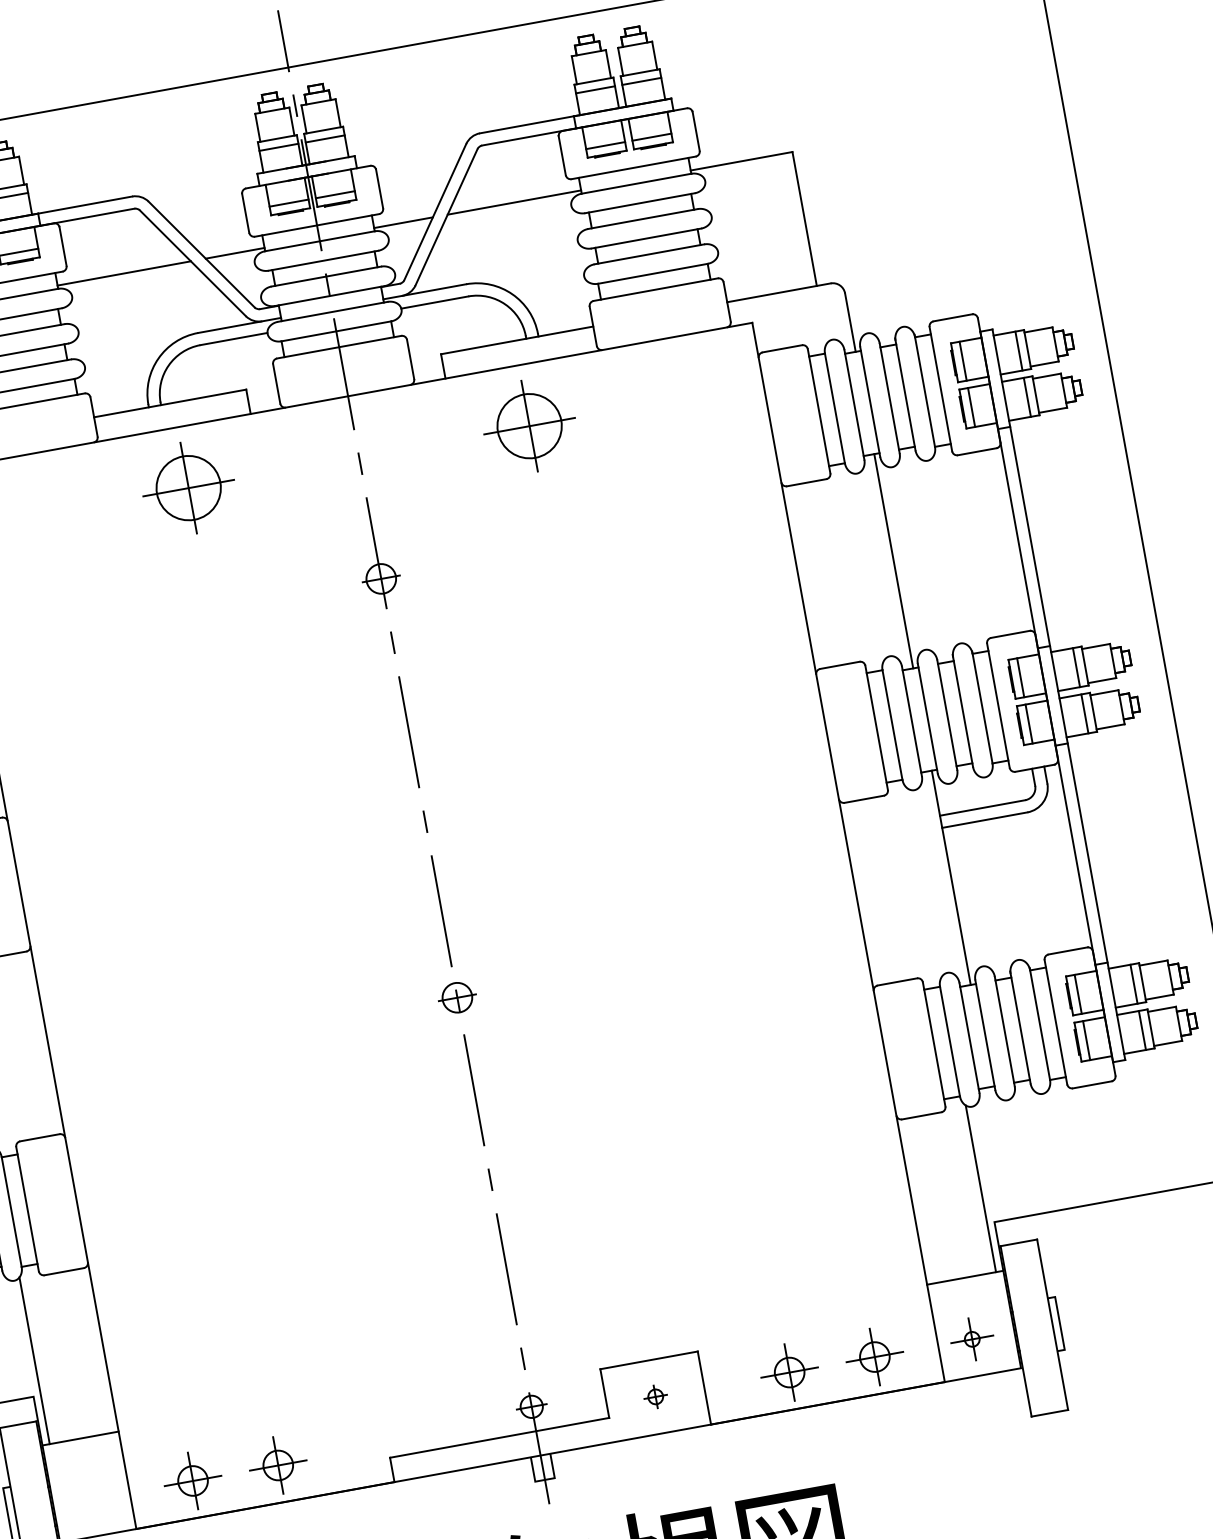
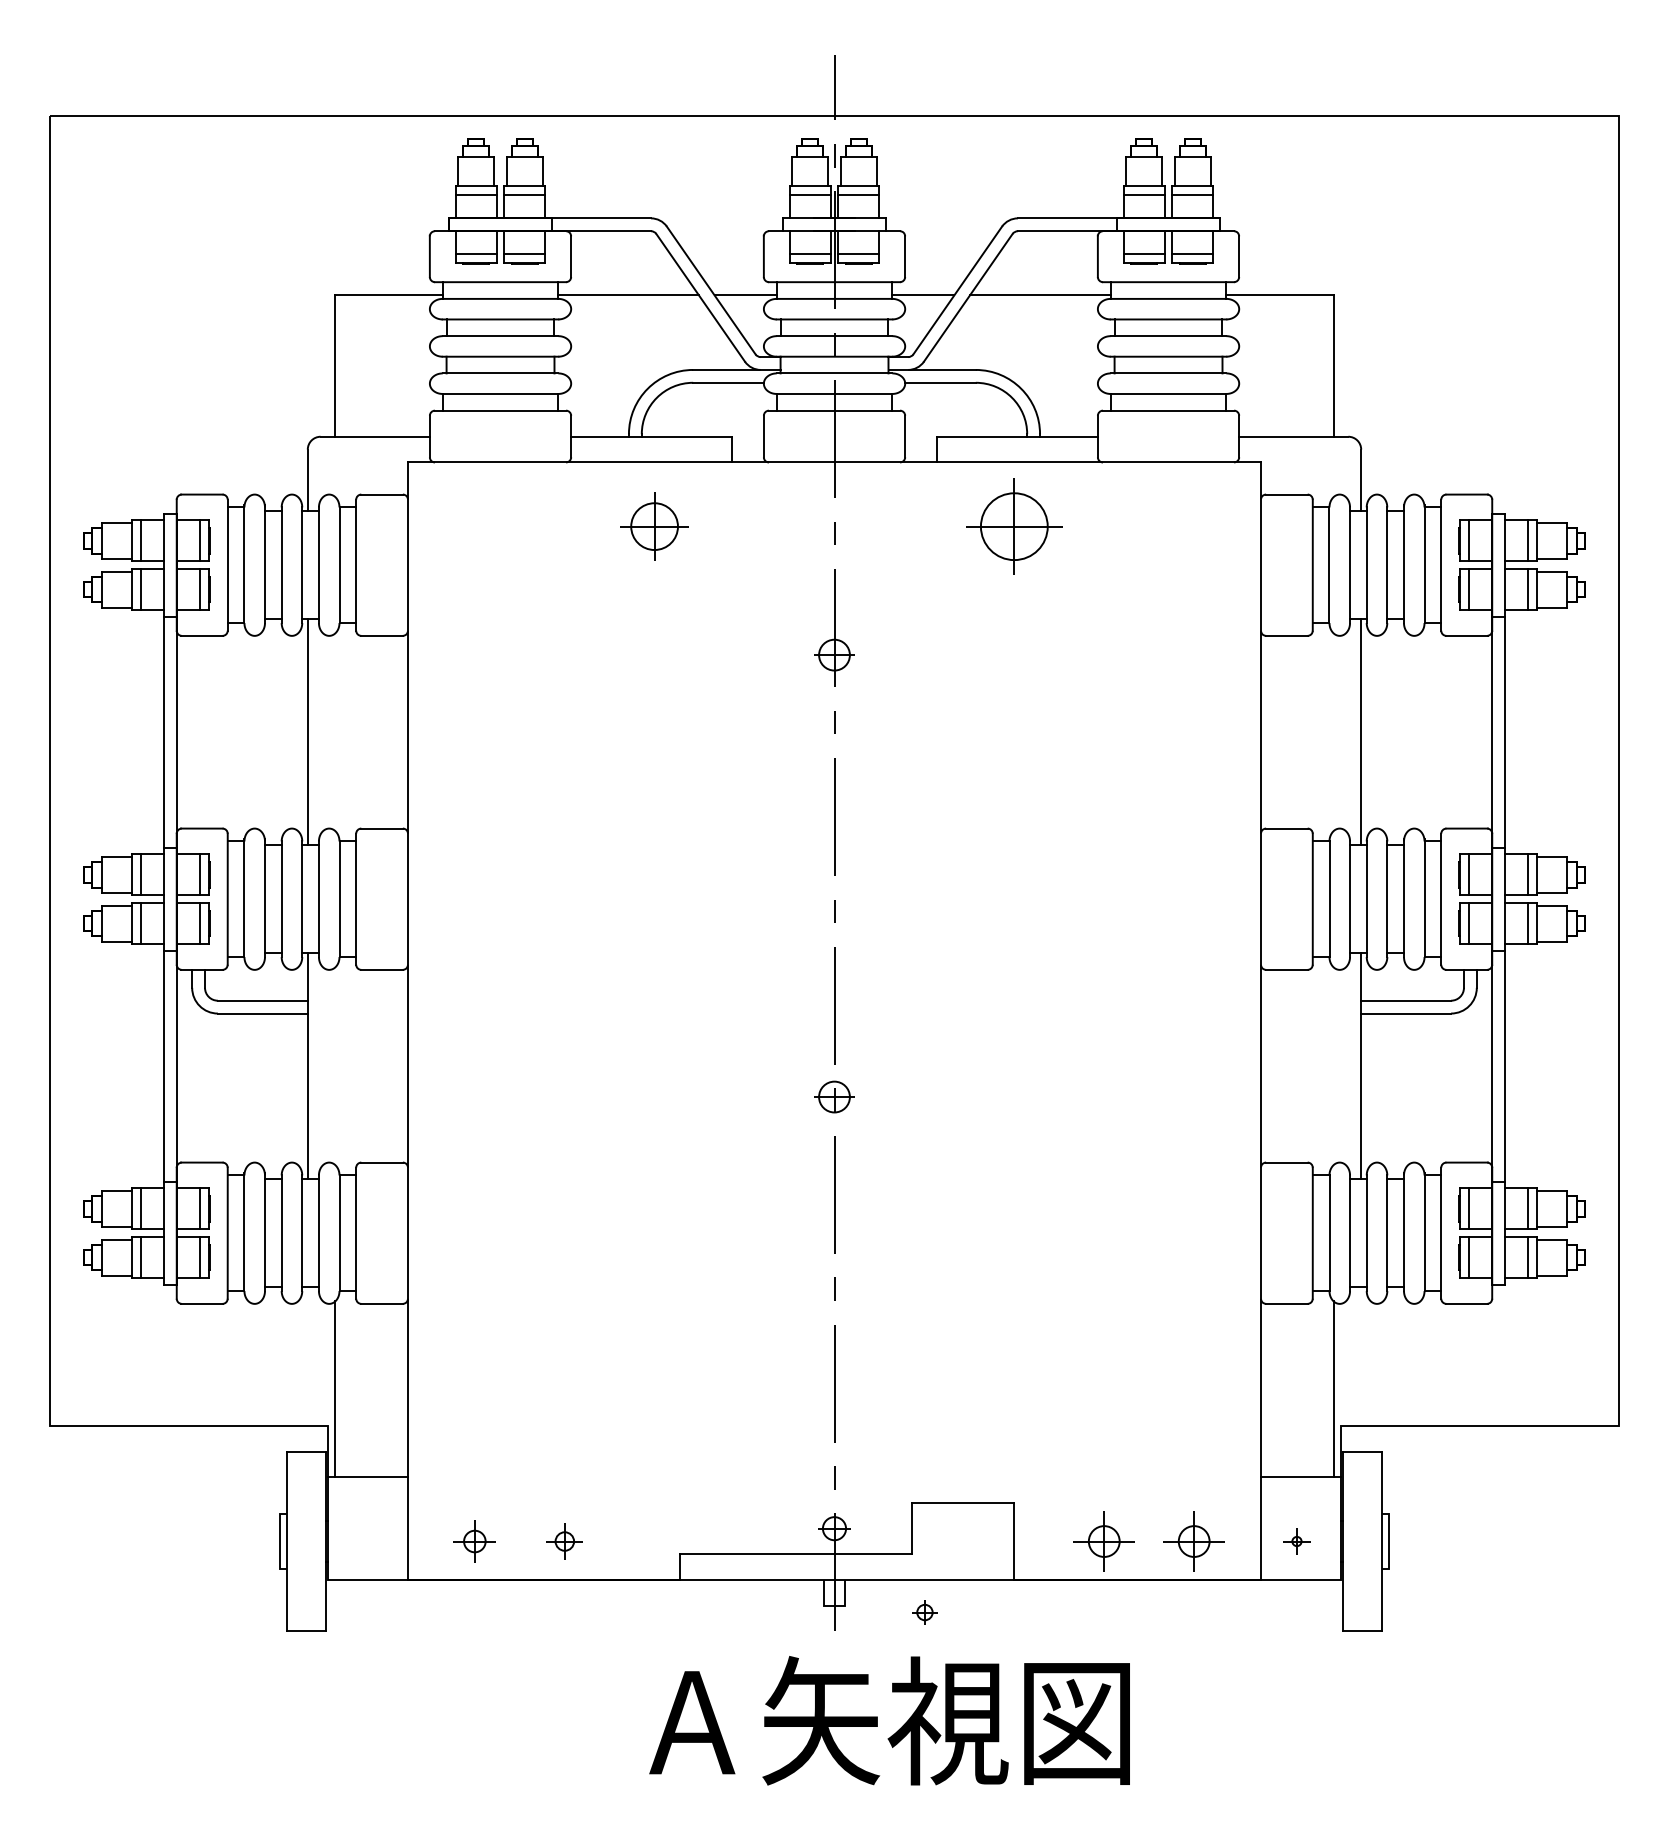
part: (188, 487) -> (654, 526), size x0.7
part: (971, 1339) -> (1296, 1541), size x0.6
part: (655, 1396) -> (924, 1612), moved
part: (278, 1465) -> (564, 1541), size x0.6
part: (192, 1480) -> (474, 1541), size x0.7

